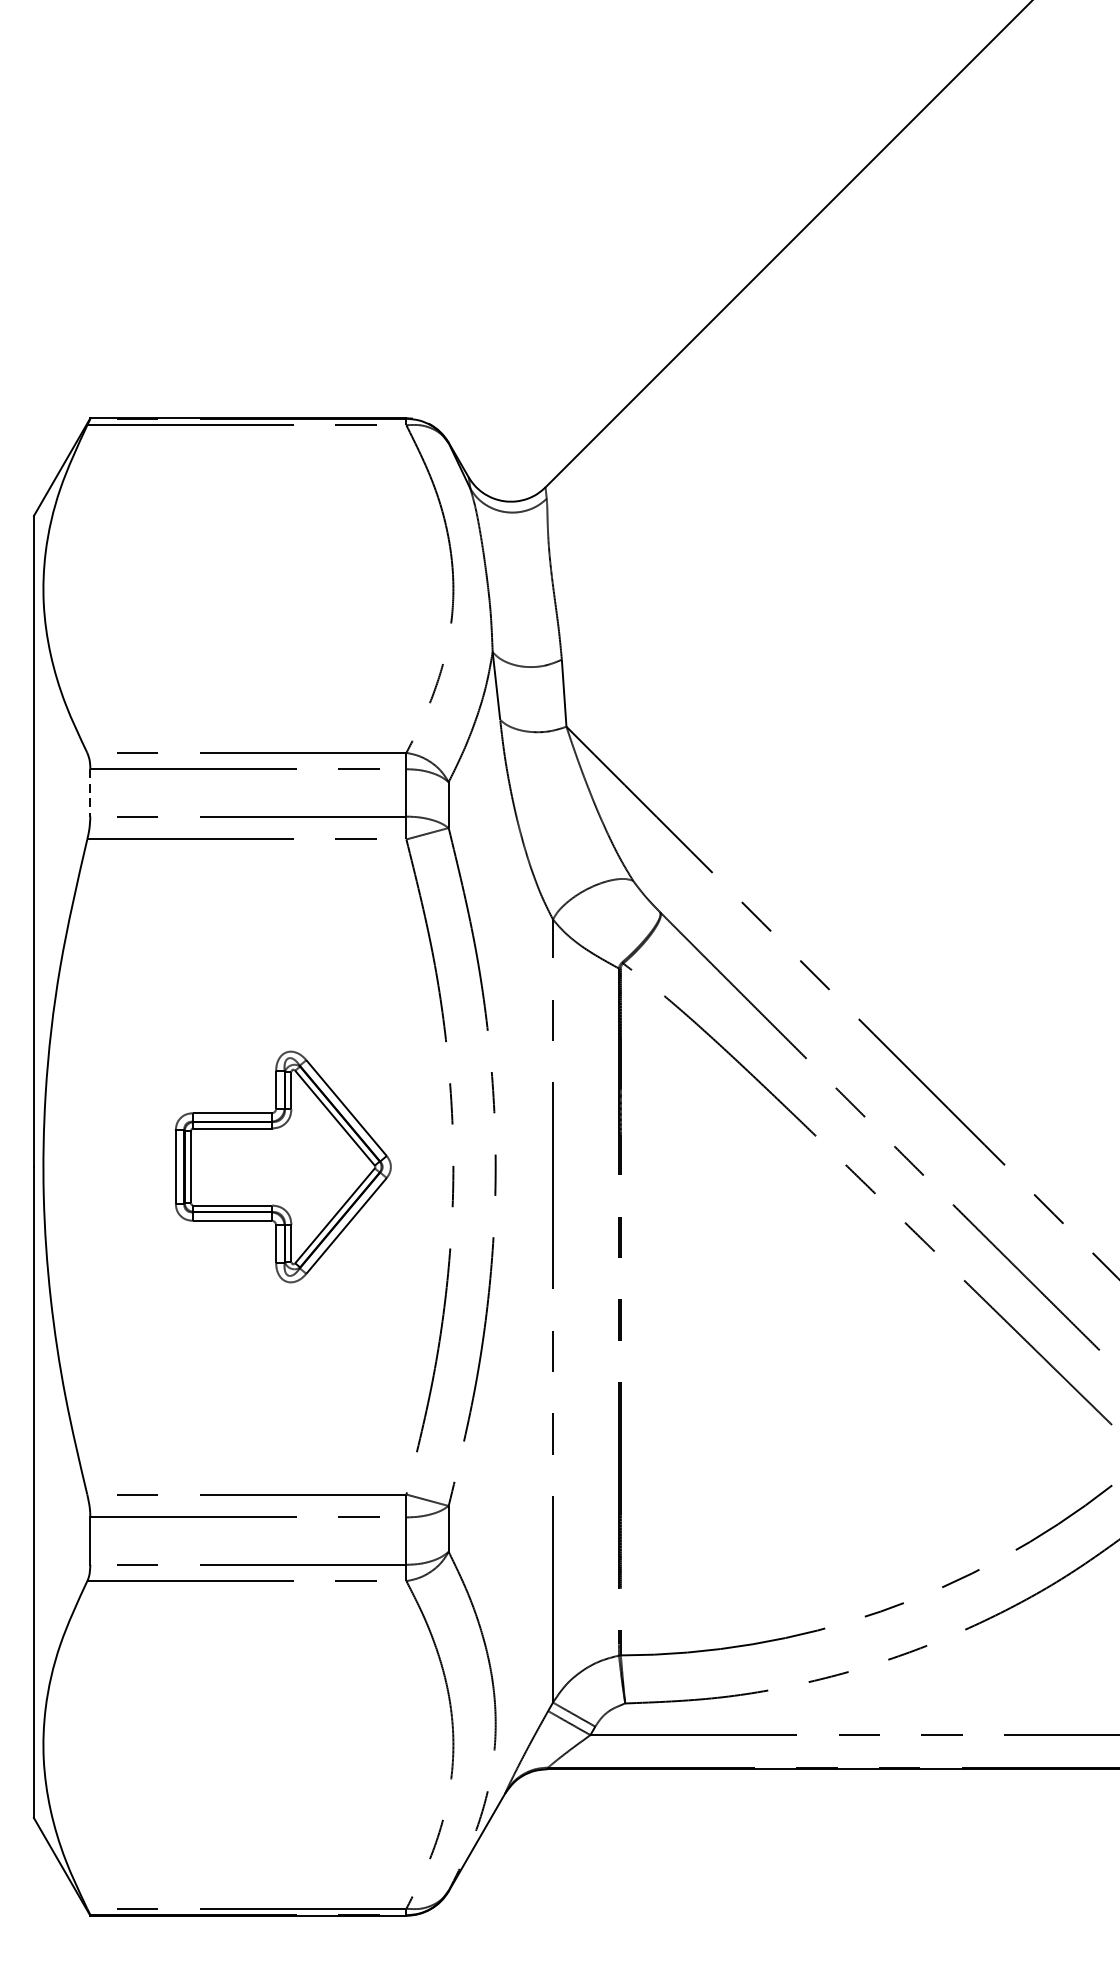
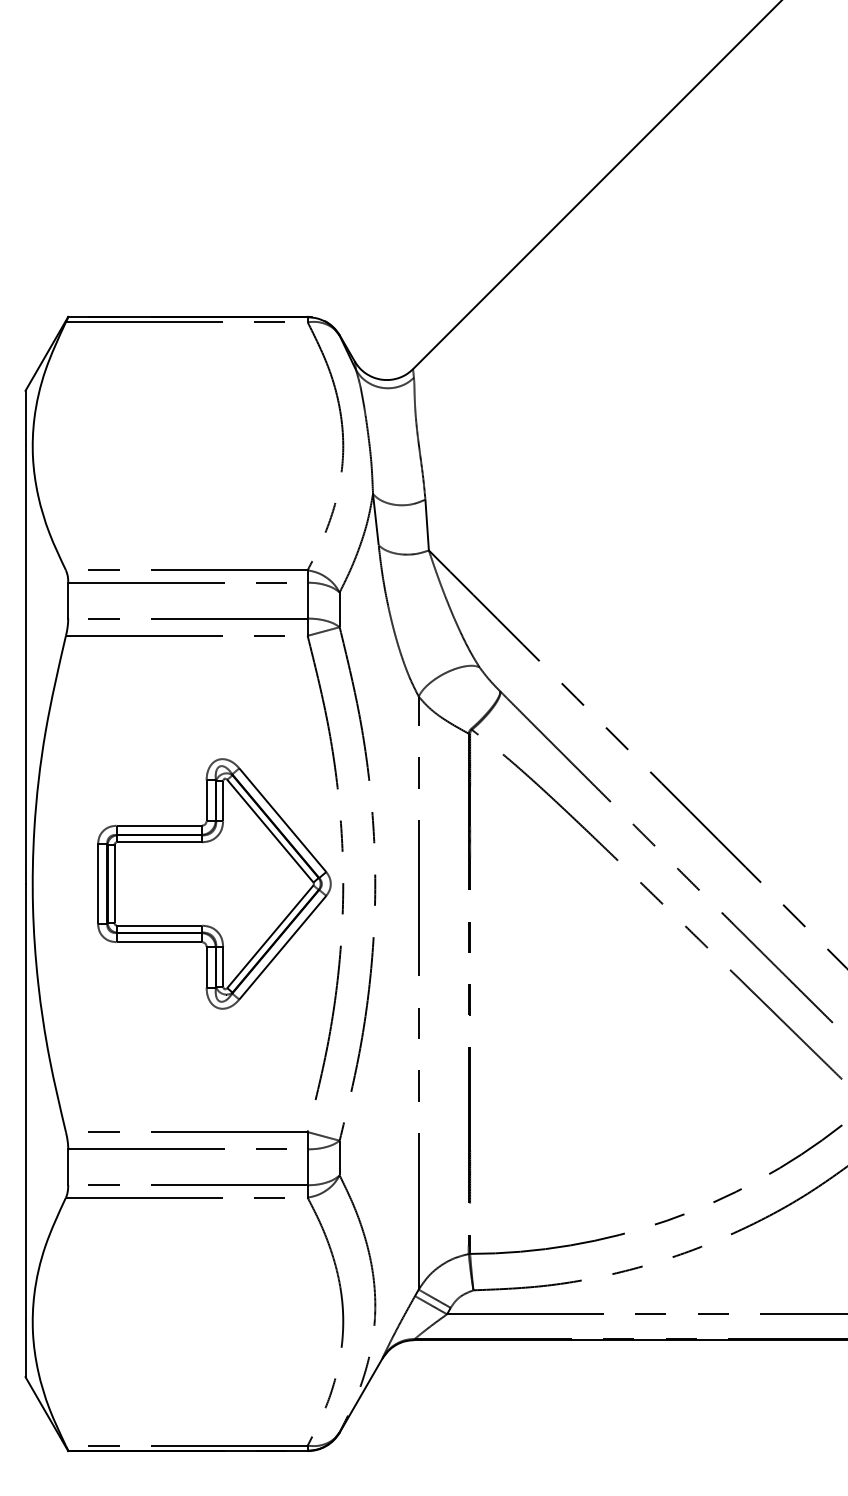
line: (90, 792) -> (68, 600), dashed -> solid
part: (283, 1166) -> (214, 883), size x1.43

